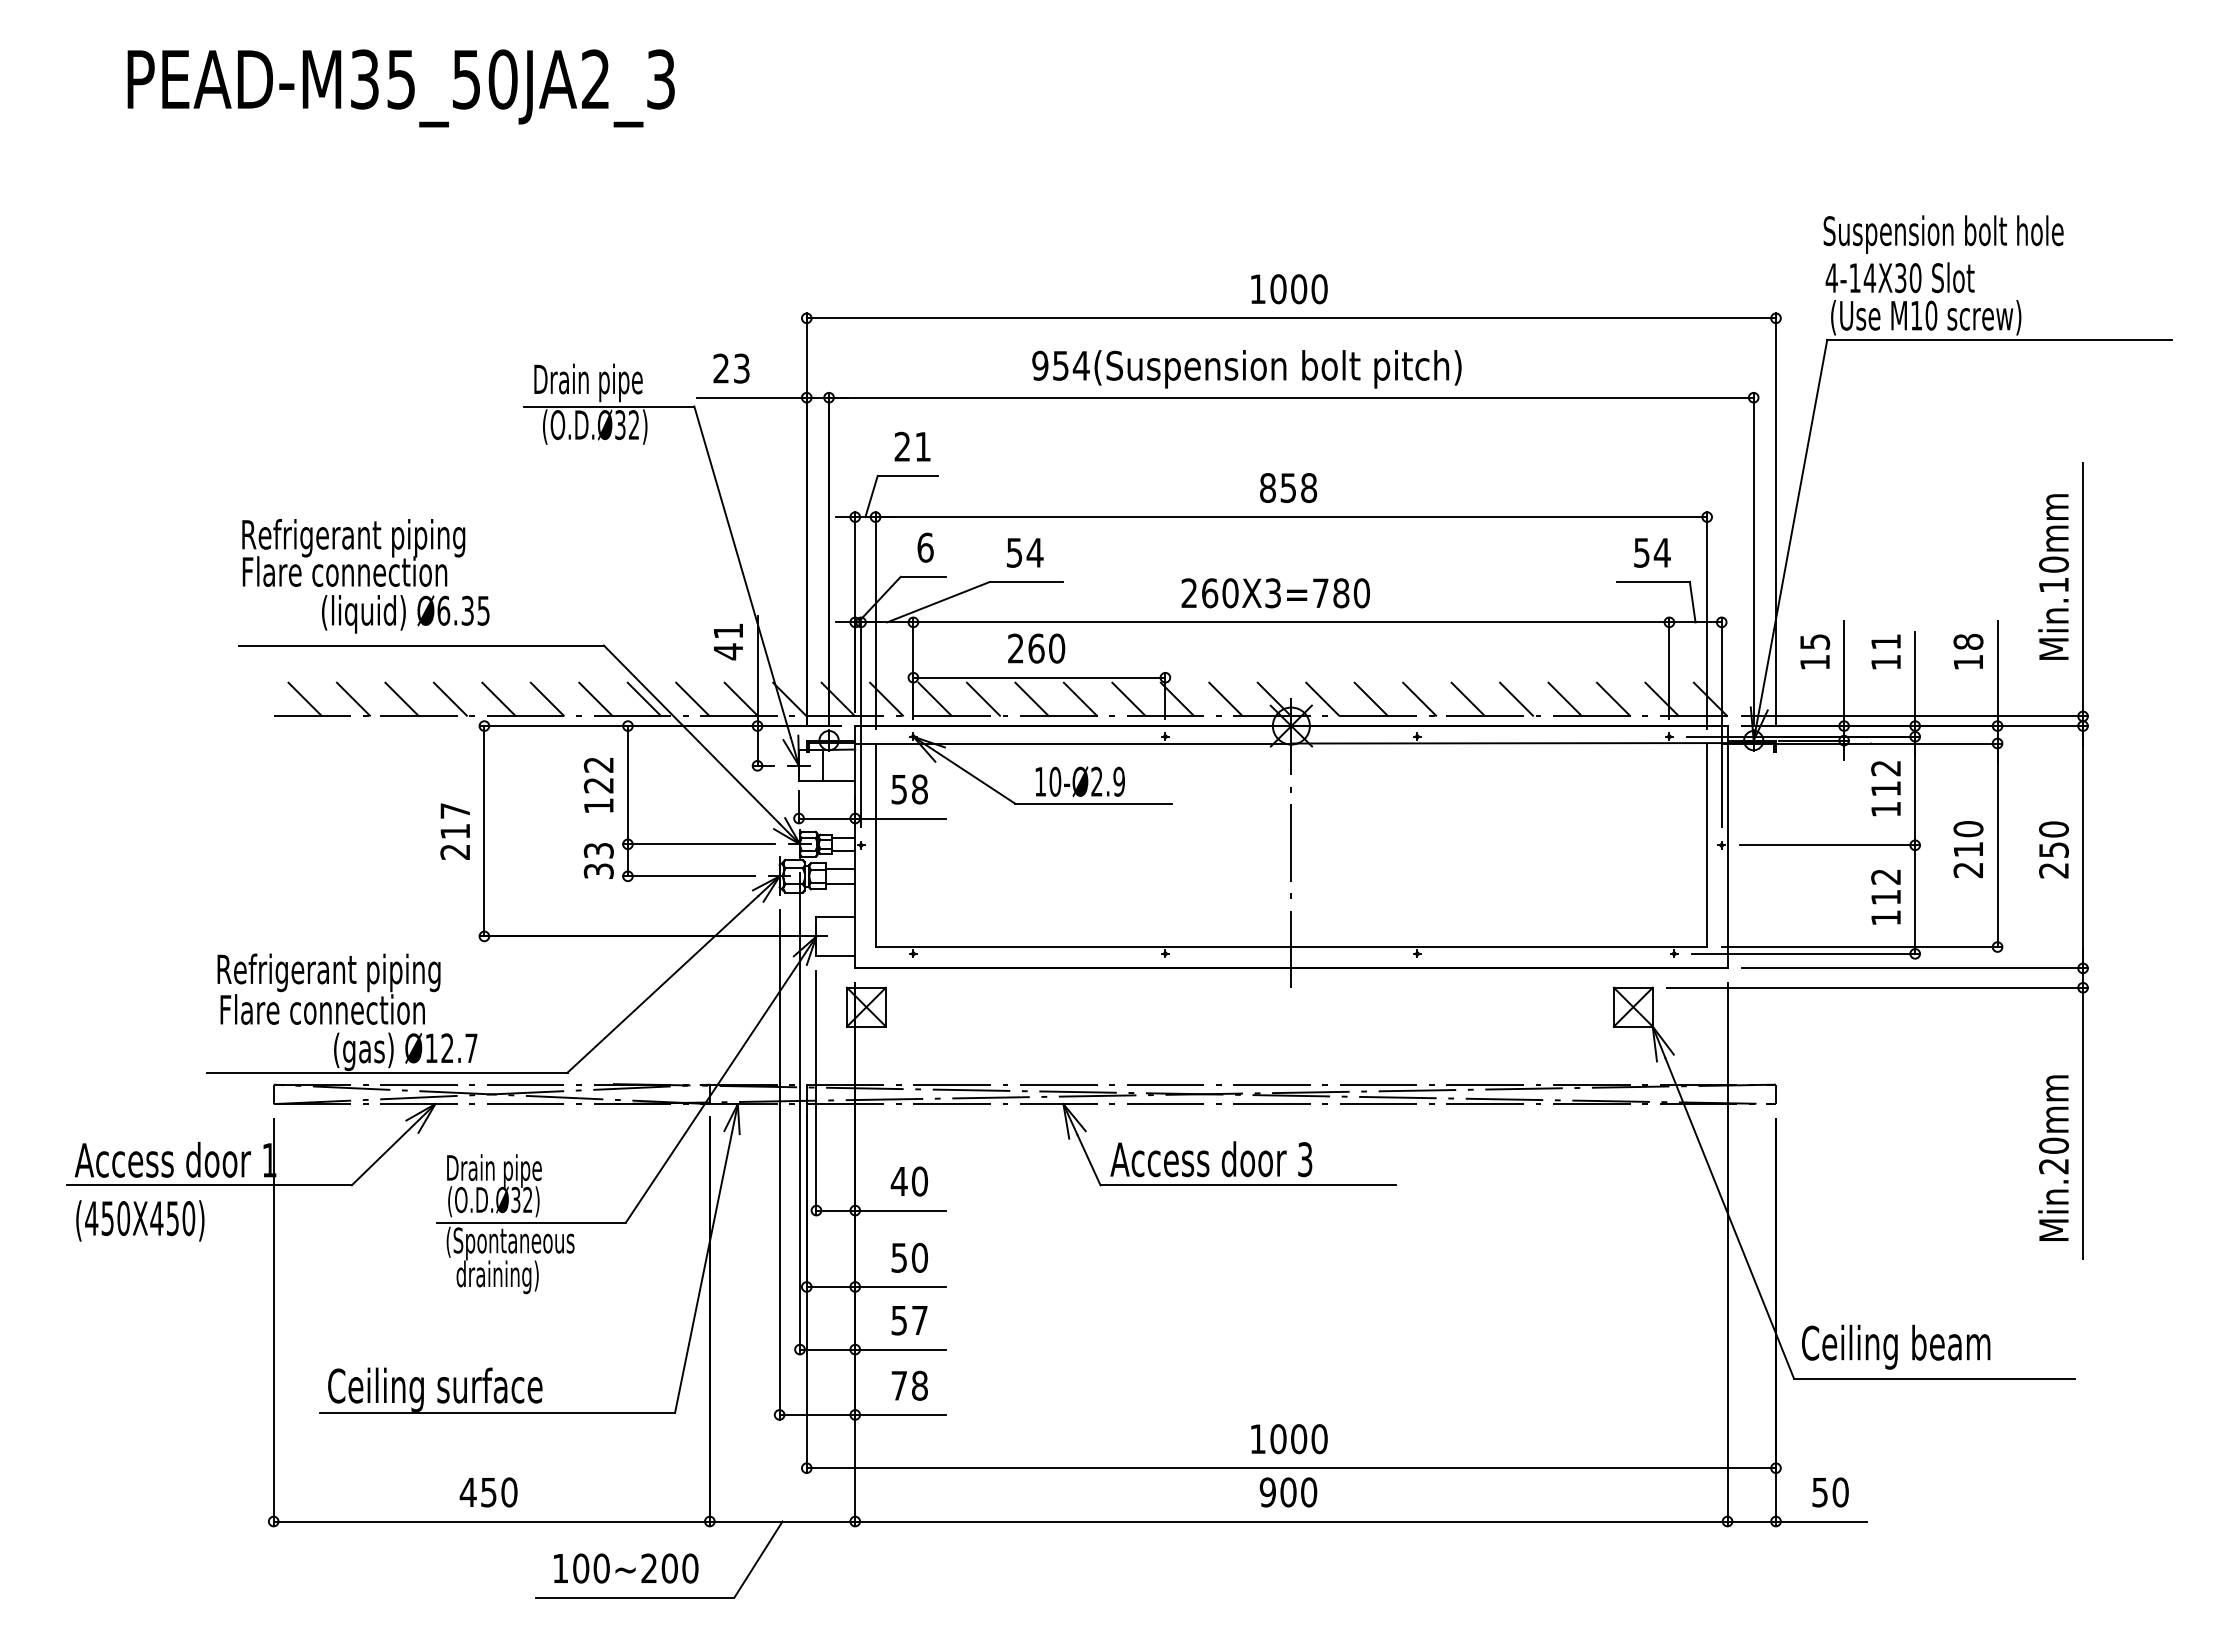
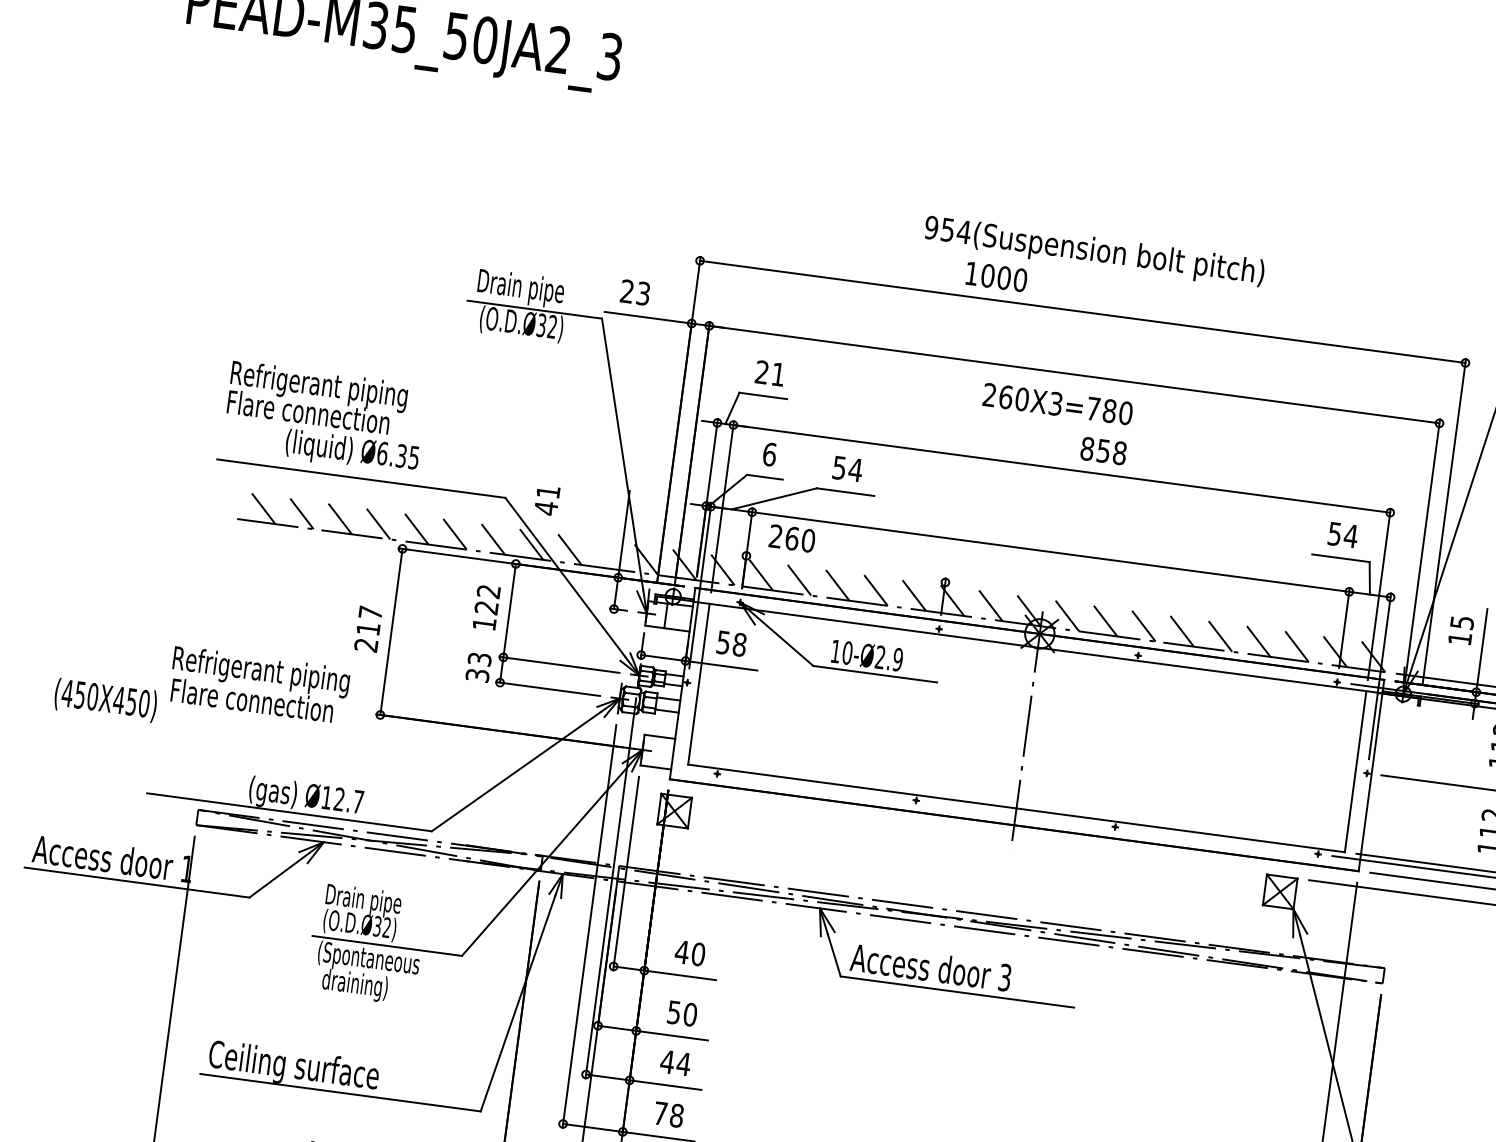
text: (1289, 289) -> (996, 277), moved
text: (1246, 369) -> (1094, 252), moved
text: (1288, 487) -> (1103, 450), moved
text: (1275, 593) -> (1057, 404), moved
text: (728, 642) -> (547, 501), moved
text: (1036, 648) -> (792, 538), moved
line: (1039, 677) -> (846, 569), removed
line: (741, 699) -> (608, 554), removed
text: (328, 988) -> (259, 684), moved
text: (140, 1220) -> (105, 700), moved
text: (909, 1320) -> (675, 1063), 57 -> 44

